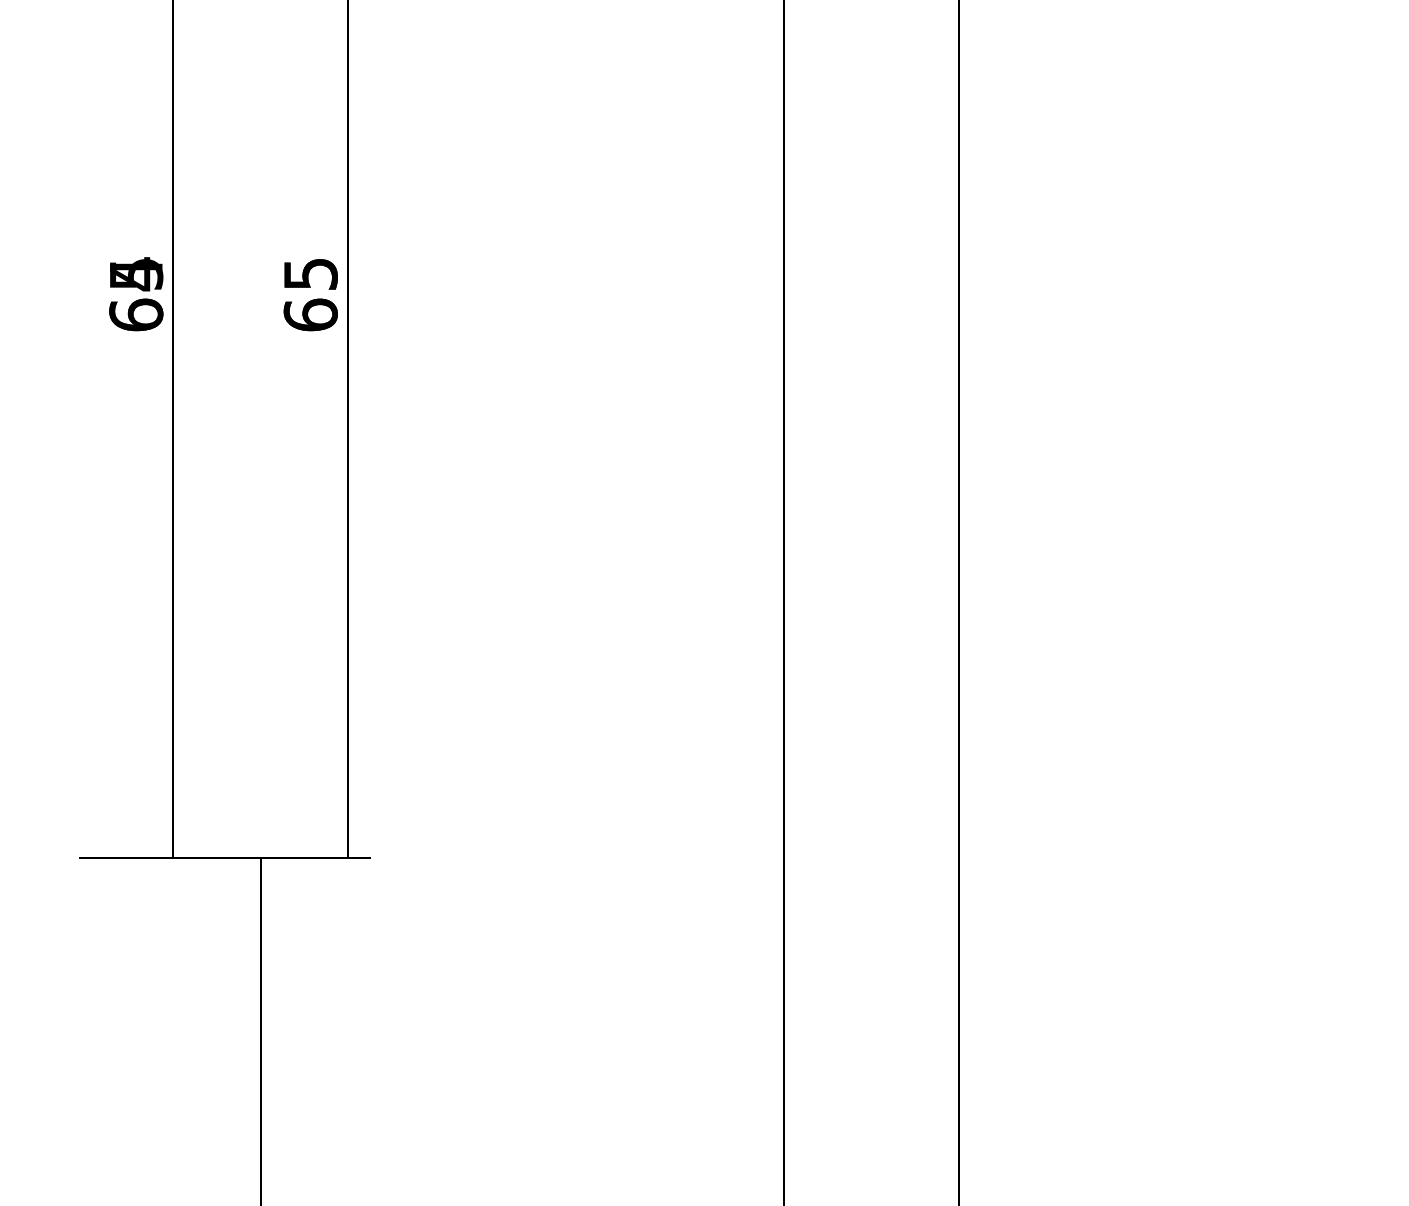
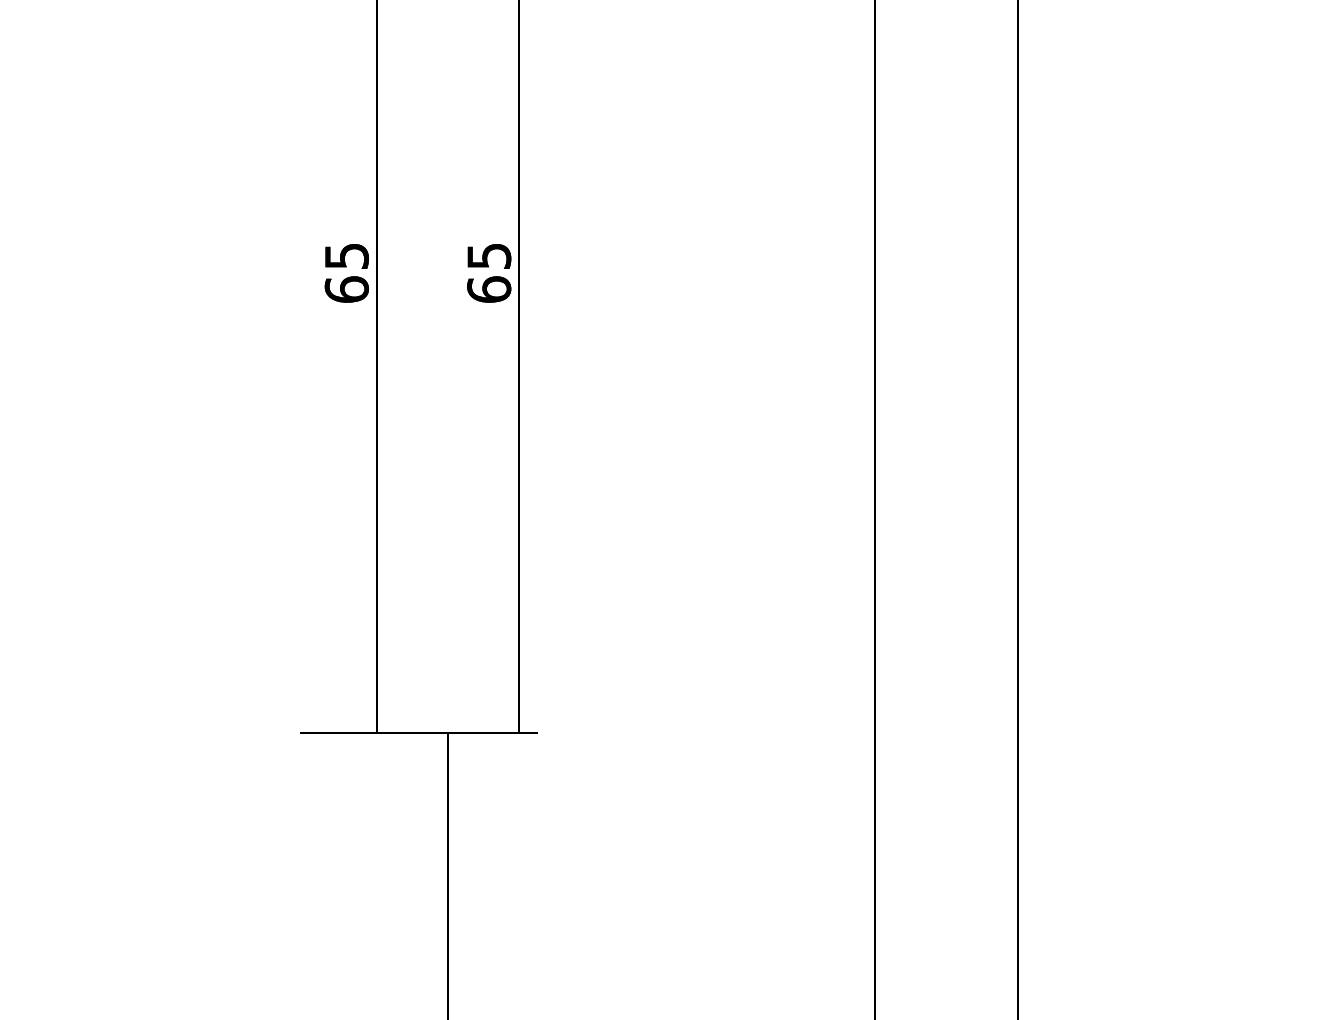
text: (135, 274) -> (346, 256), 64 -> 65

